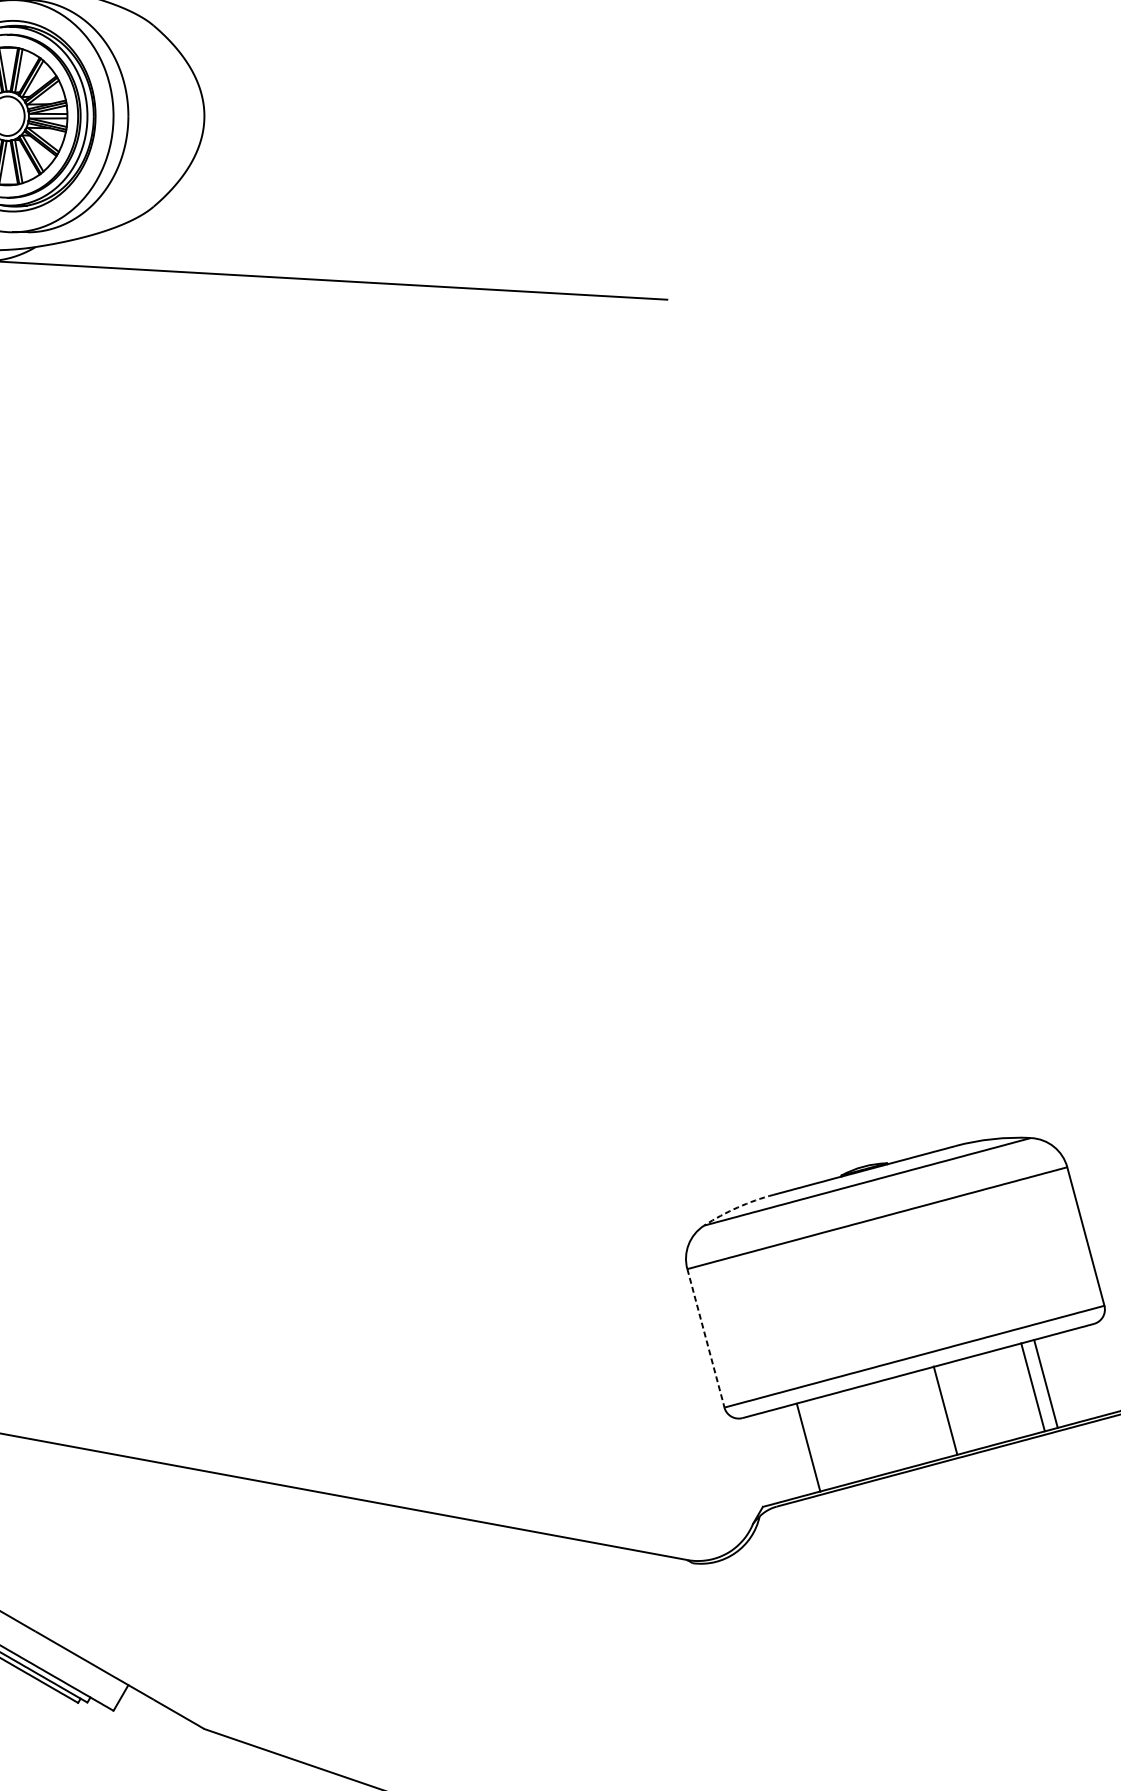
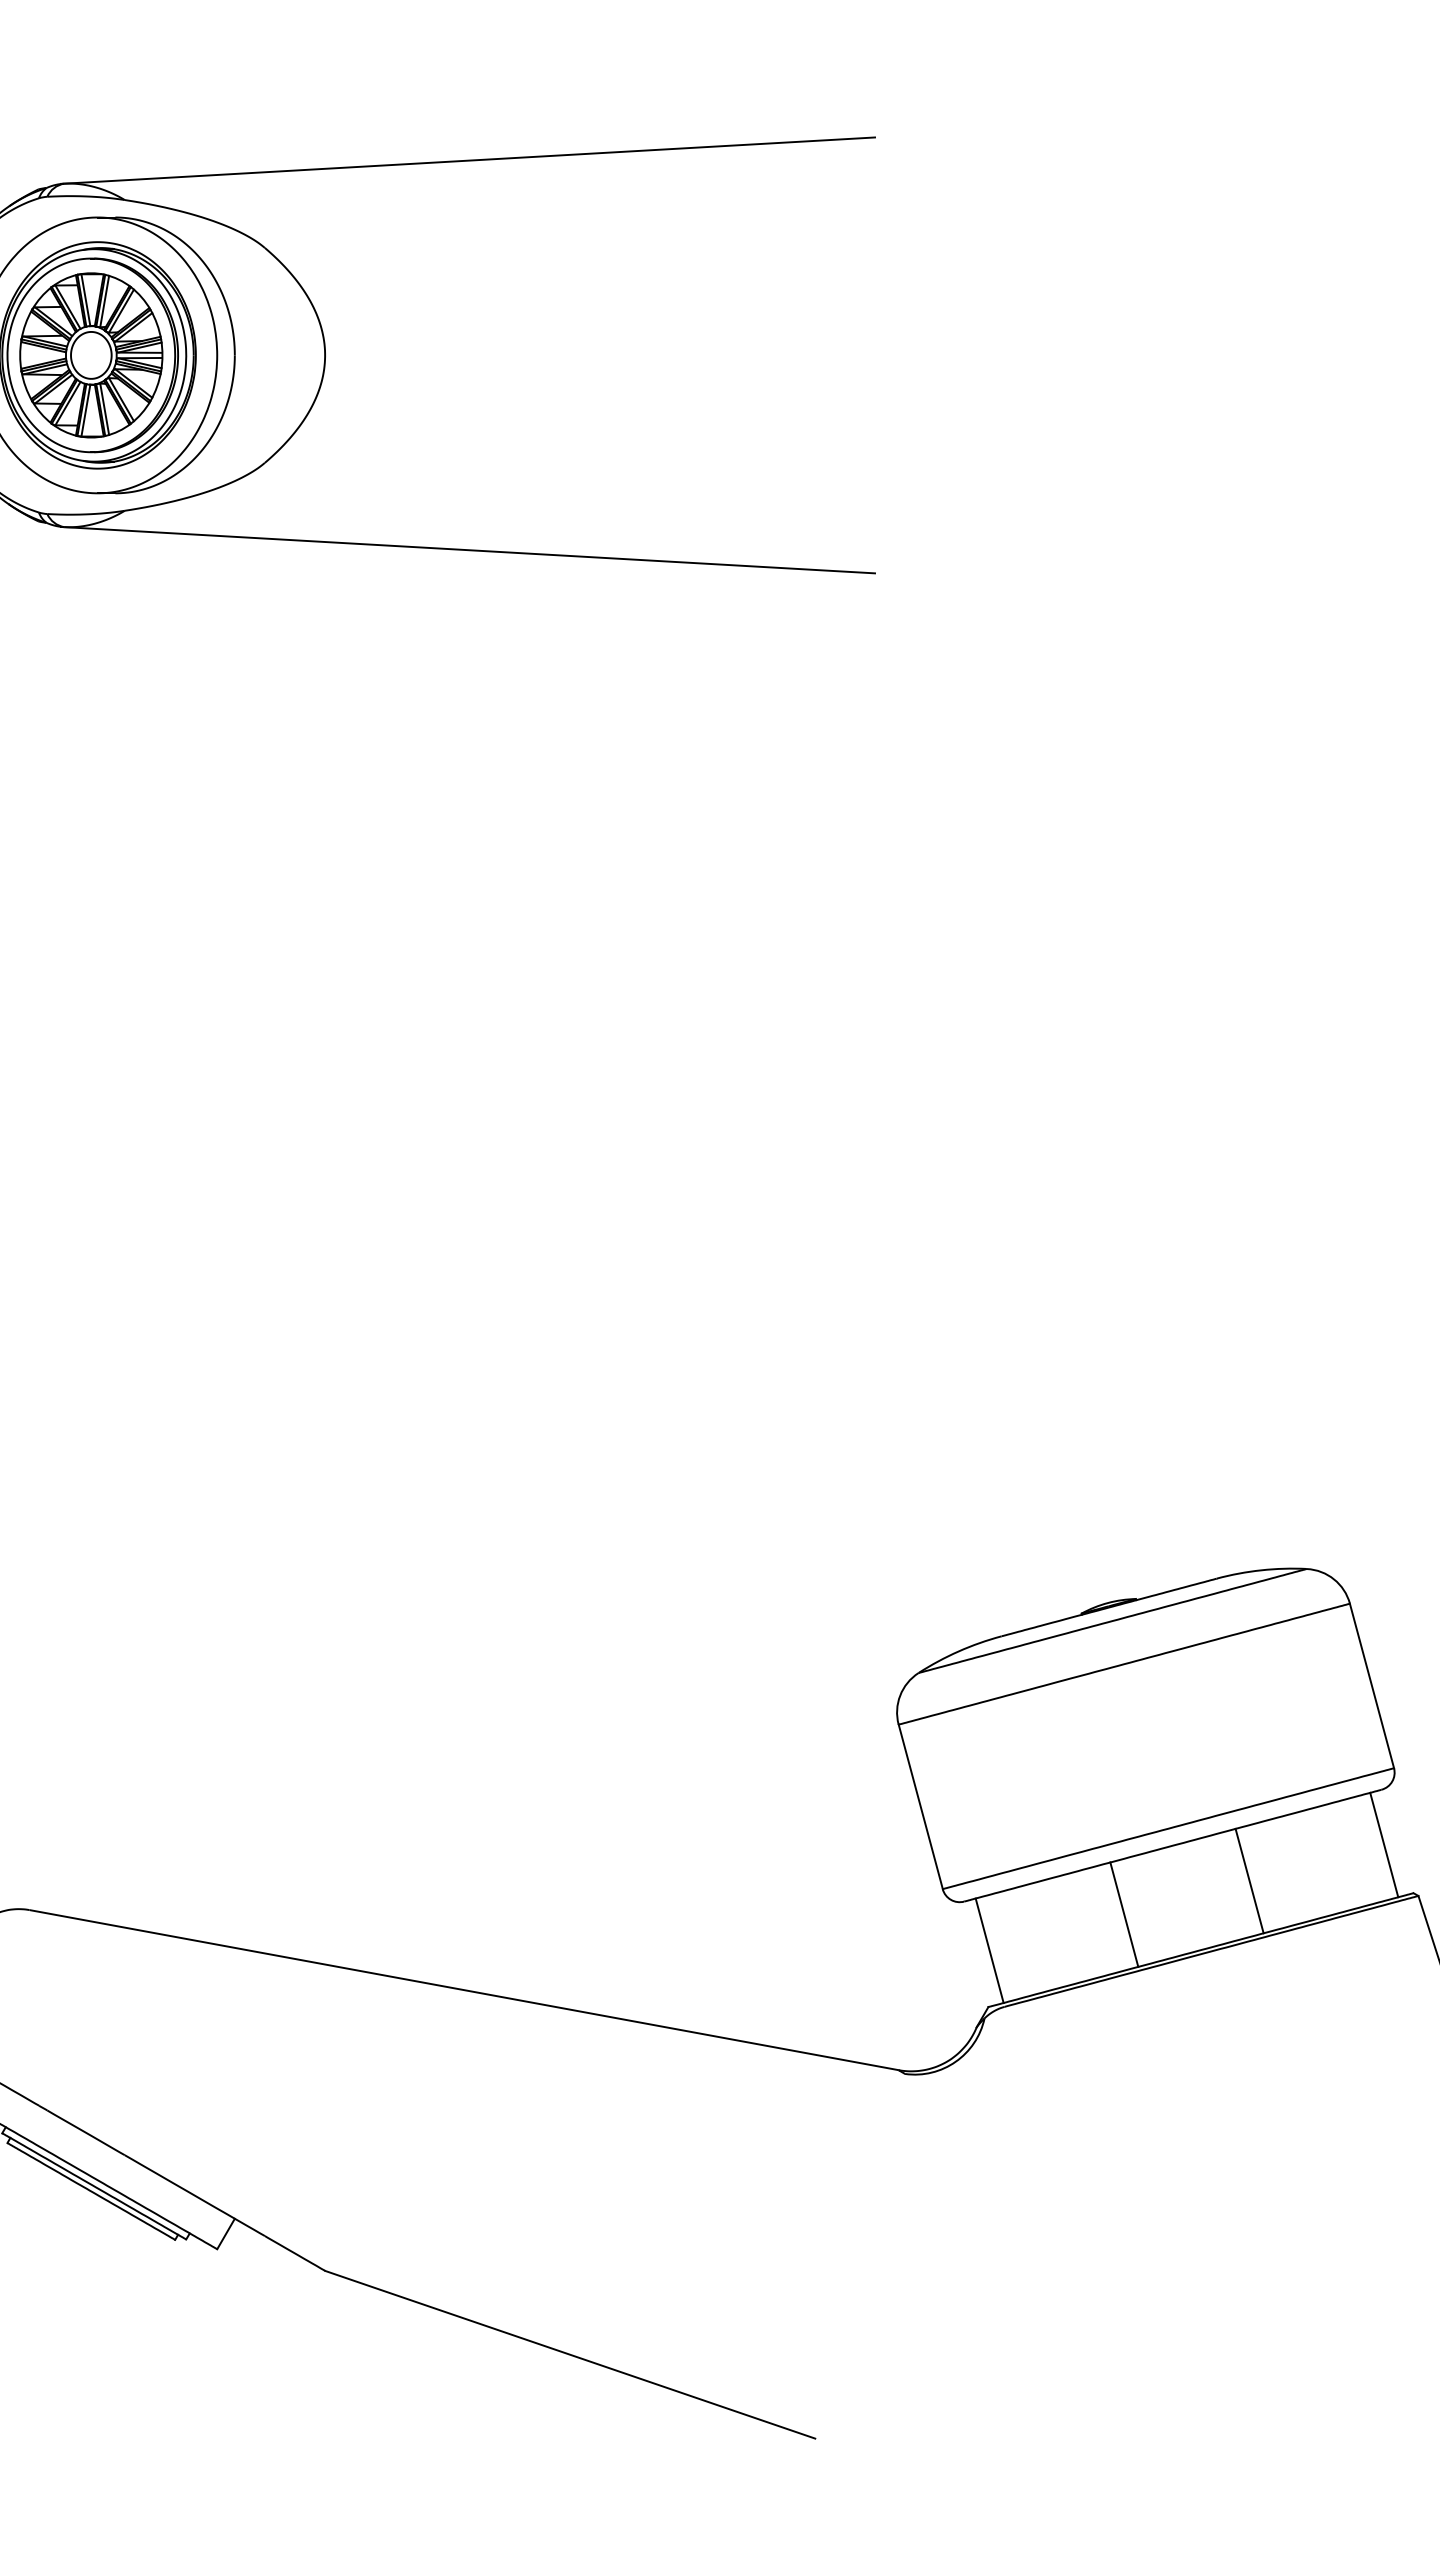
arc: (737, 1207) -> (958, 1651), dashed -> solid
line: (705, 1338) -> (920, 1807), dashed -> solid
line: (1045, 1383) -> (1249, 1880), moved
line: (1033, 1386) -> (1384, 1844), moved
line: (945, 1410) -> (1124, 1914), moved
line: (808, 1447) -> (989, 1950), moved

